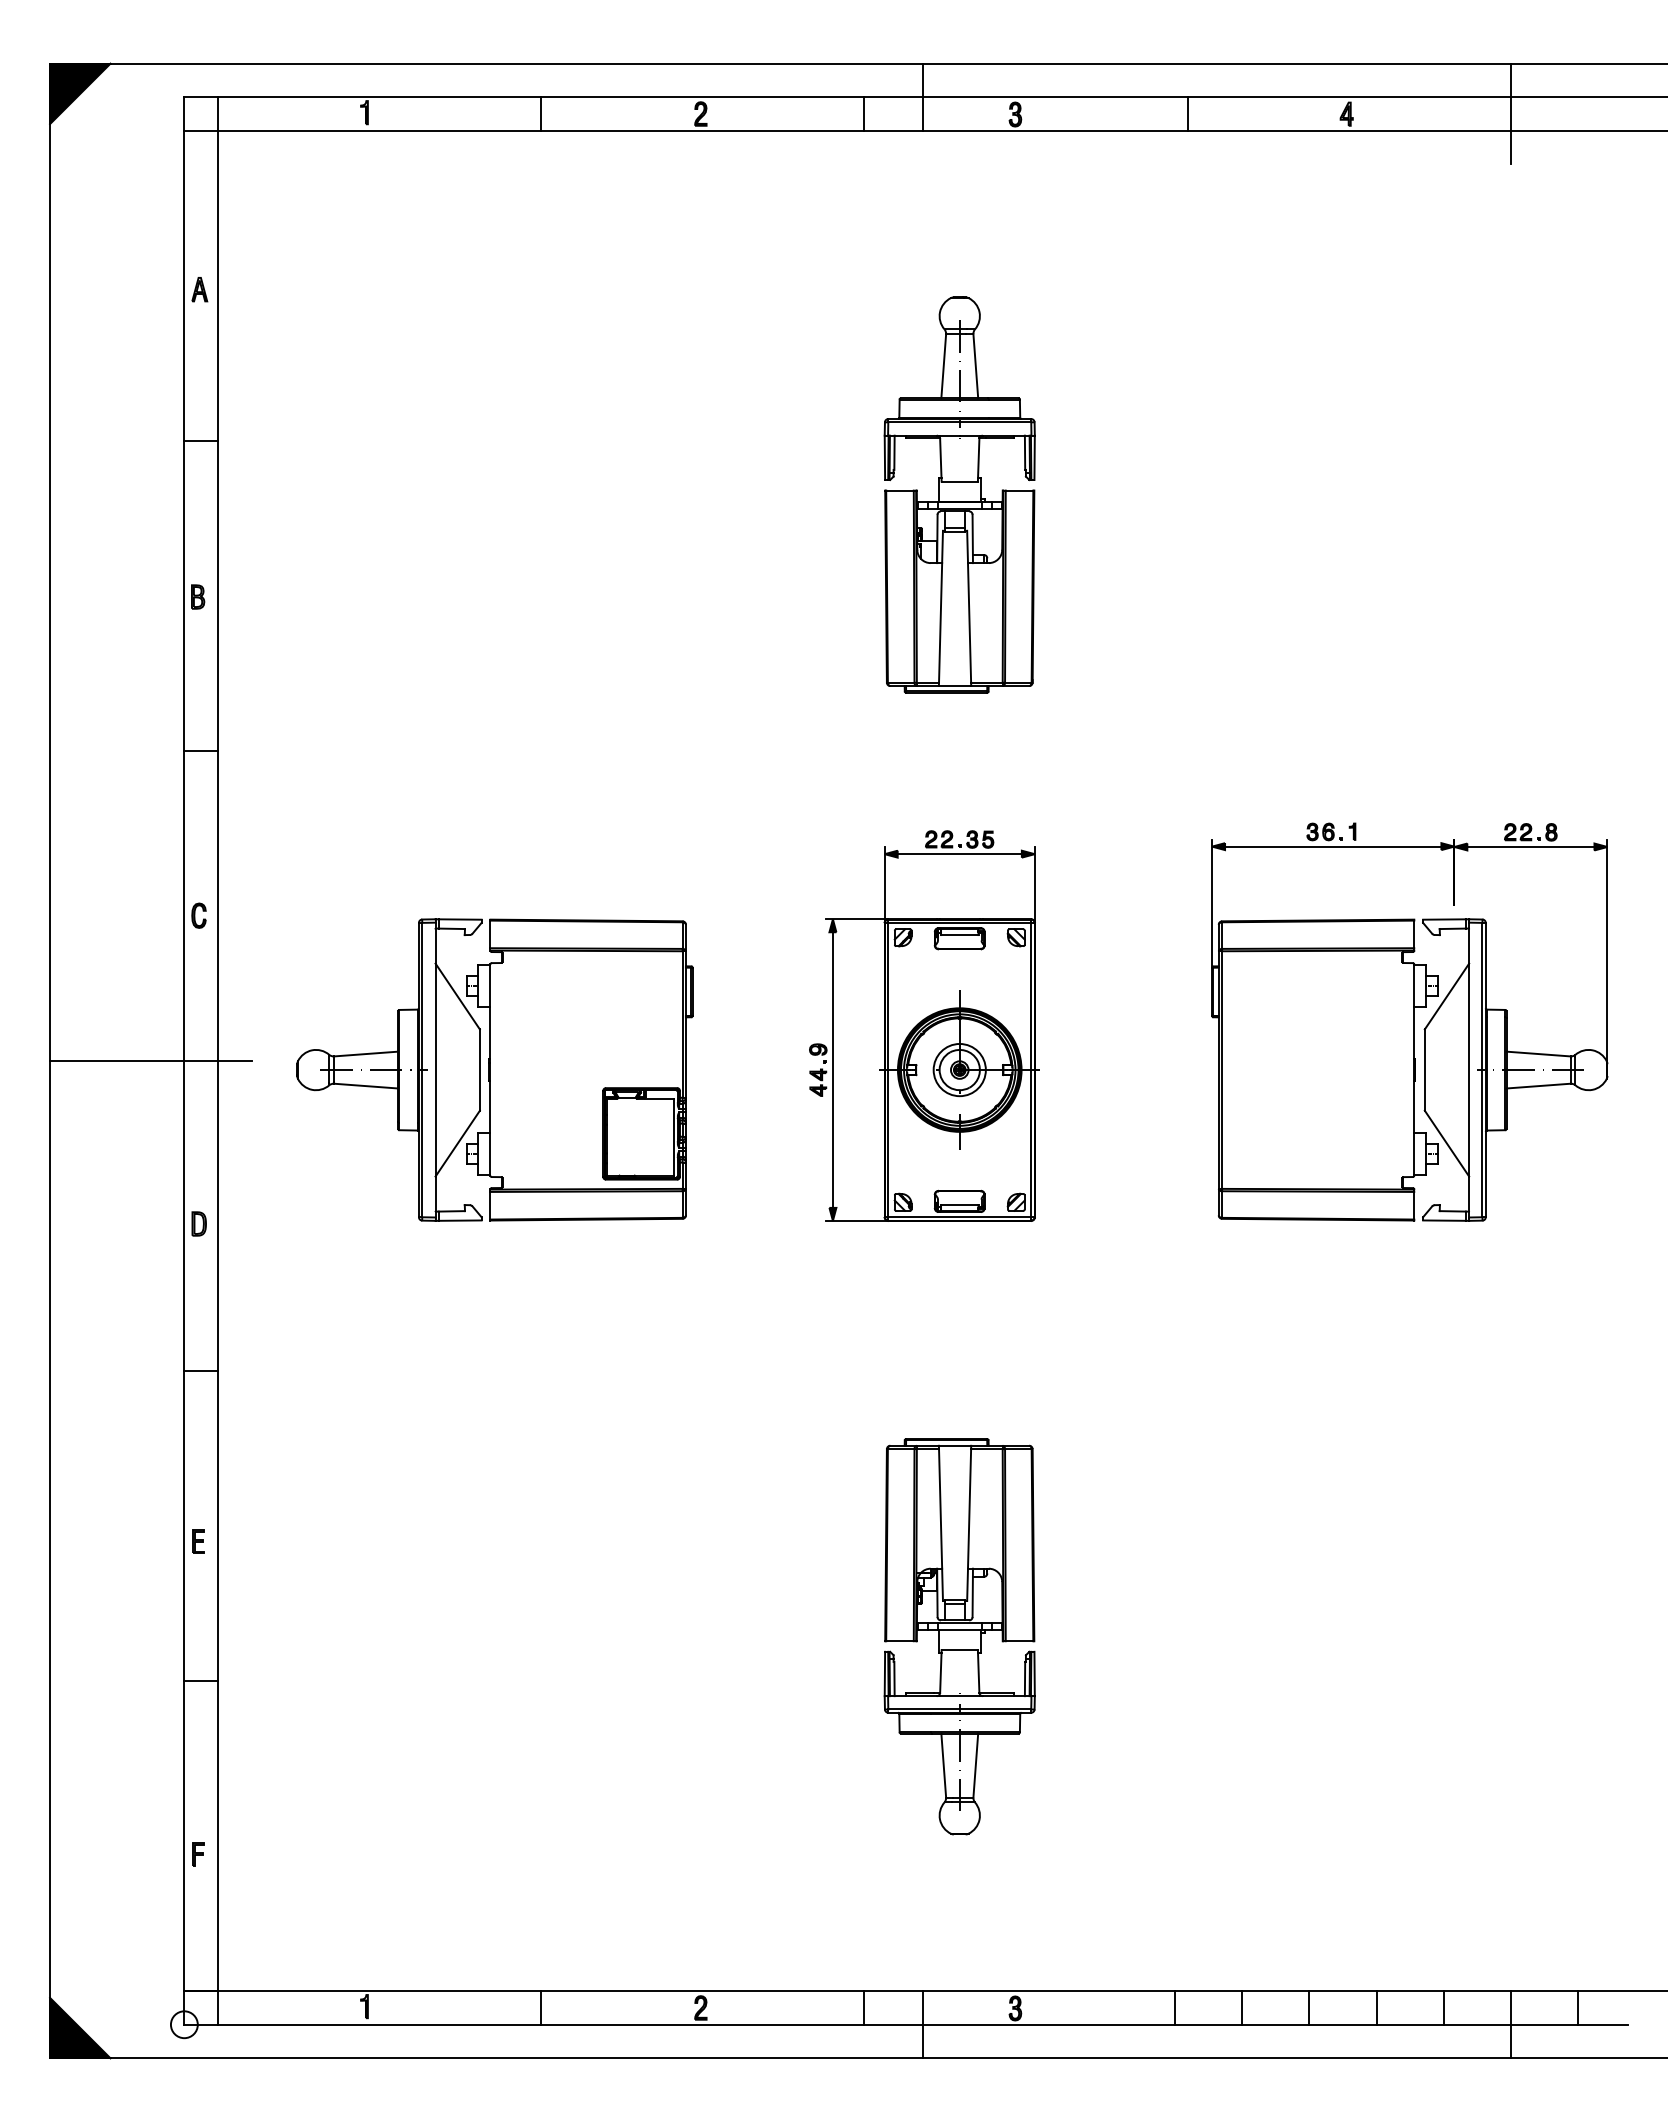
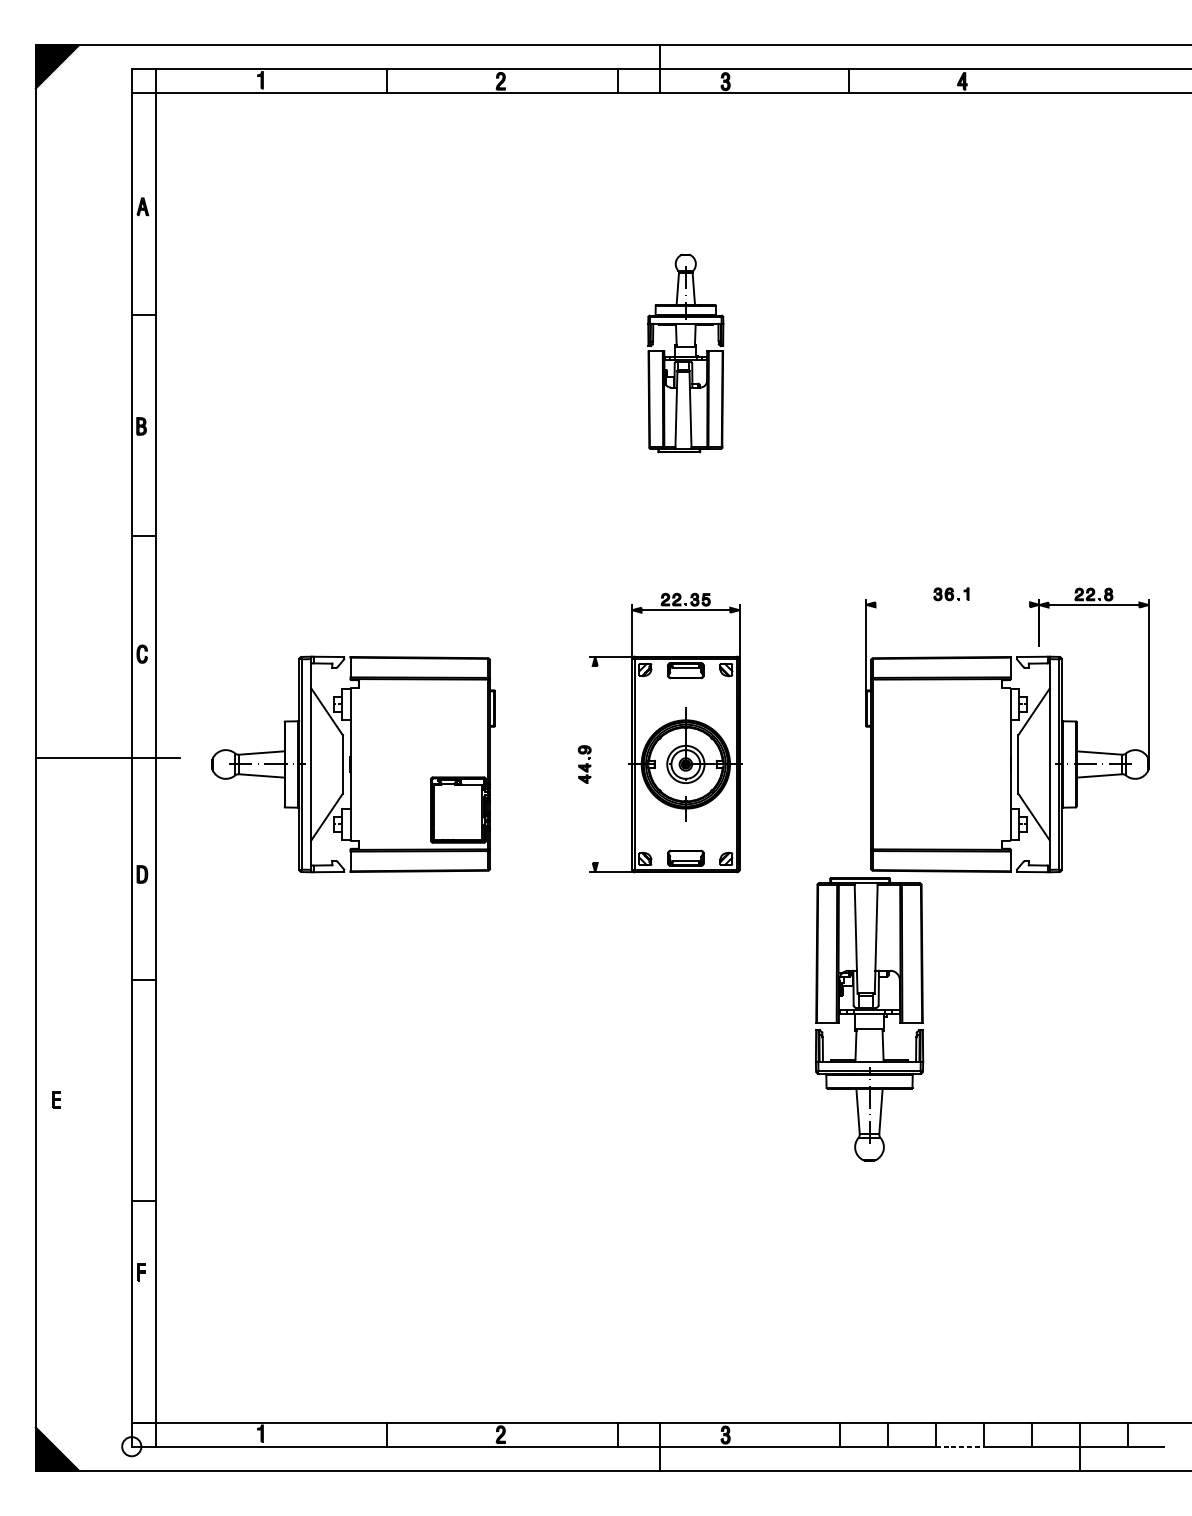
line: (1510, 113) -> (1079, 80), removed
part: (959, 494) -> (685, 353), size x0.7
line: (1333, 846) -> (952, 604), removed
line: (832, 1069) -> (594, 764), removed
part: (198, 1541) -> (56, 1099), moved
part: (959, 1636) -> (869, 1019), moved
part: (198, 1854) -> (141, 1272), moved
line: (1342, 2024) -> (959, 1446), solid -> dashed

